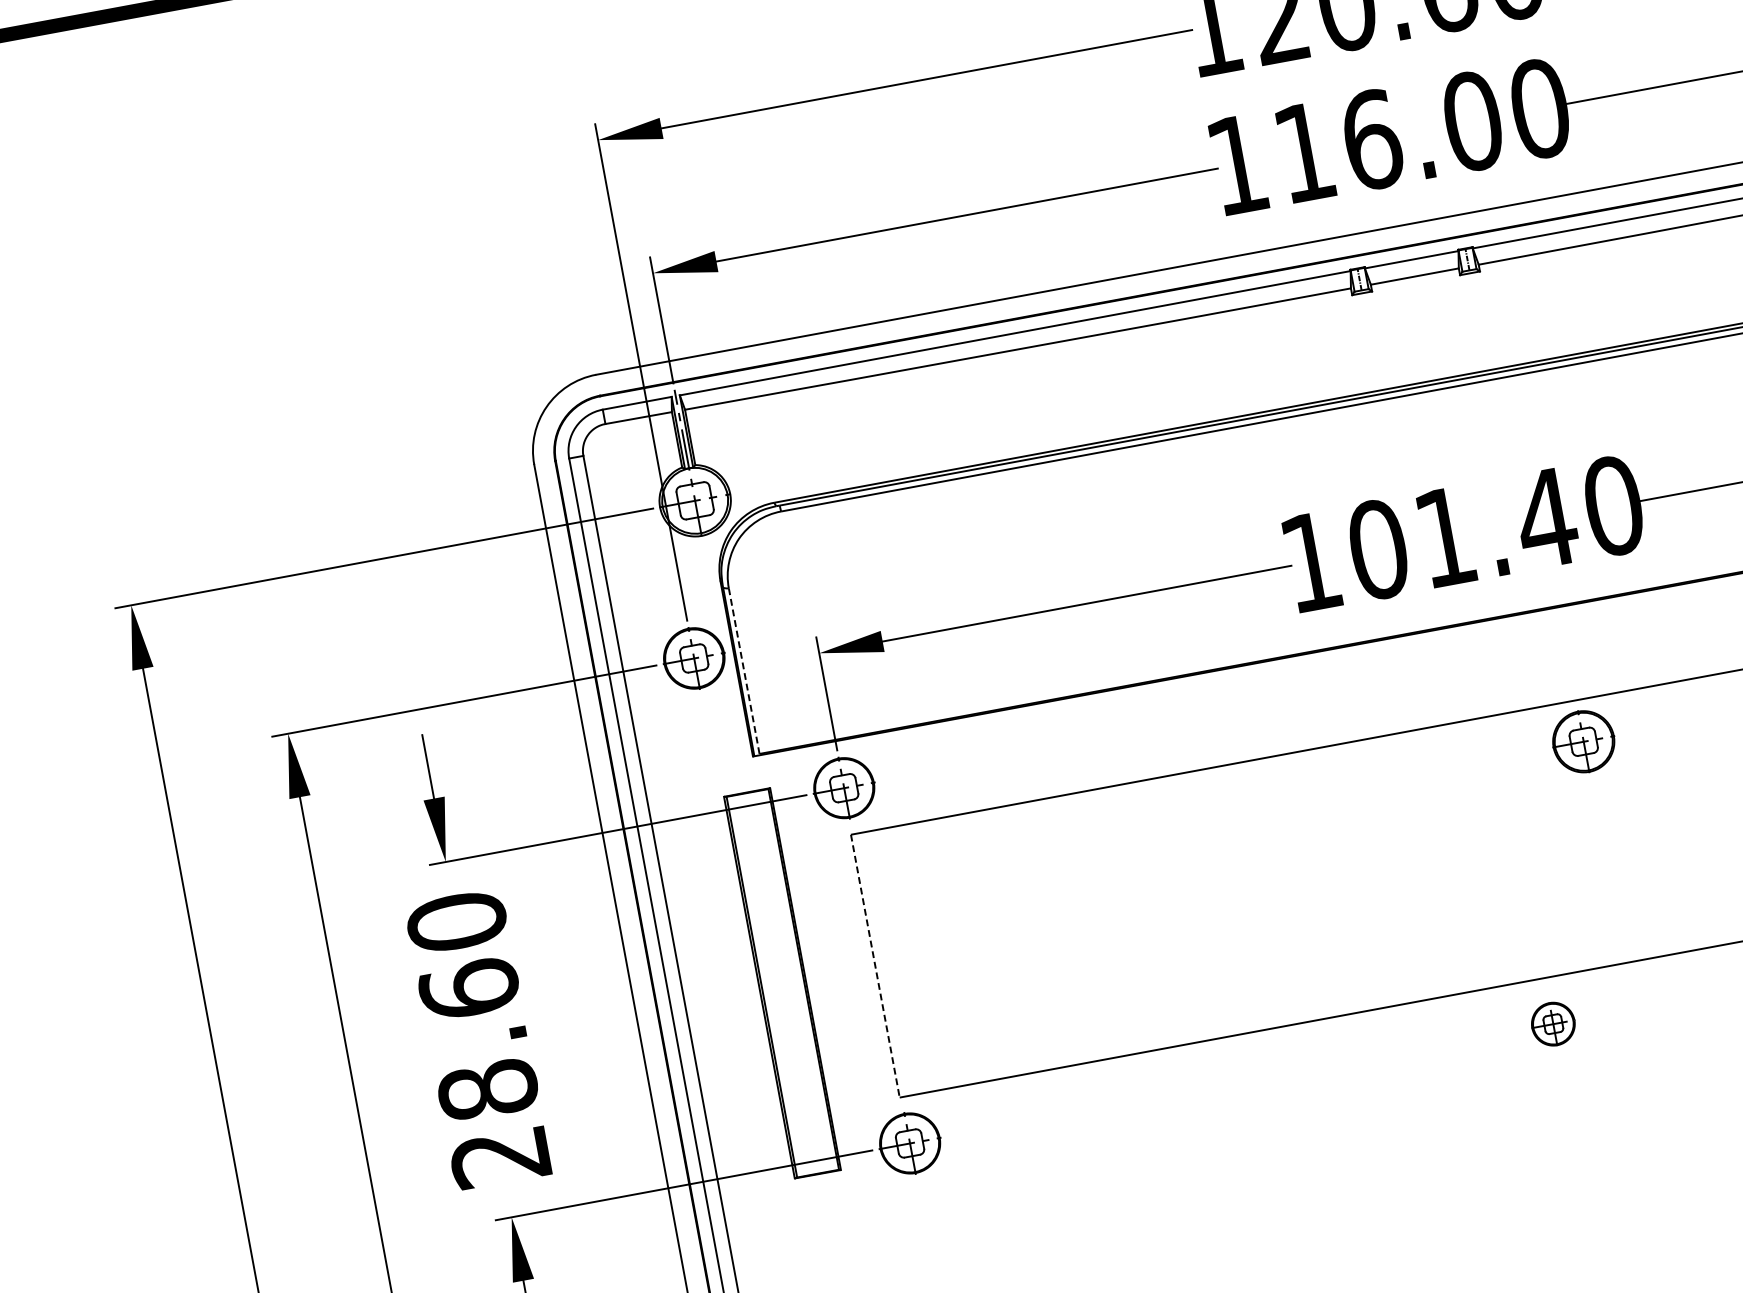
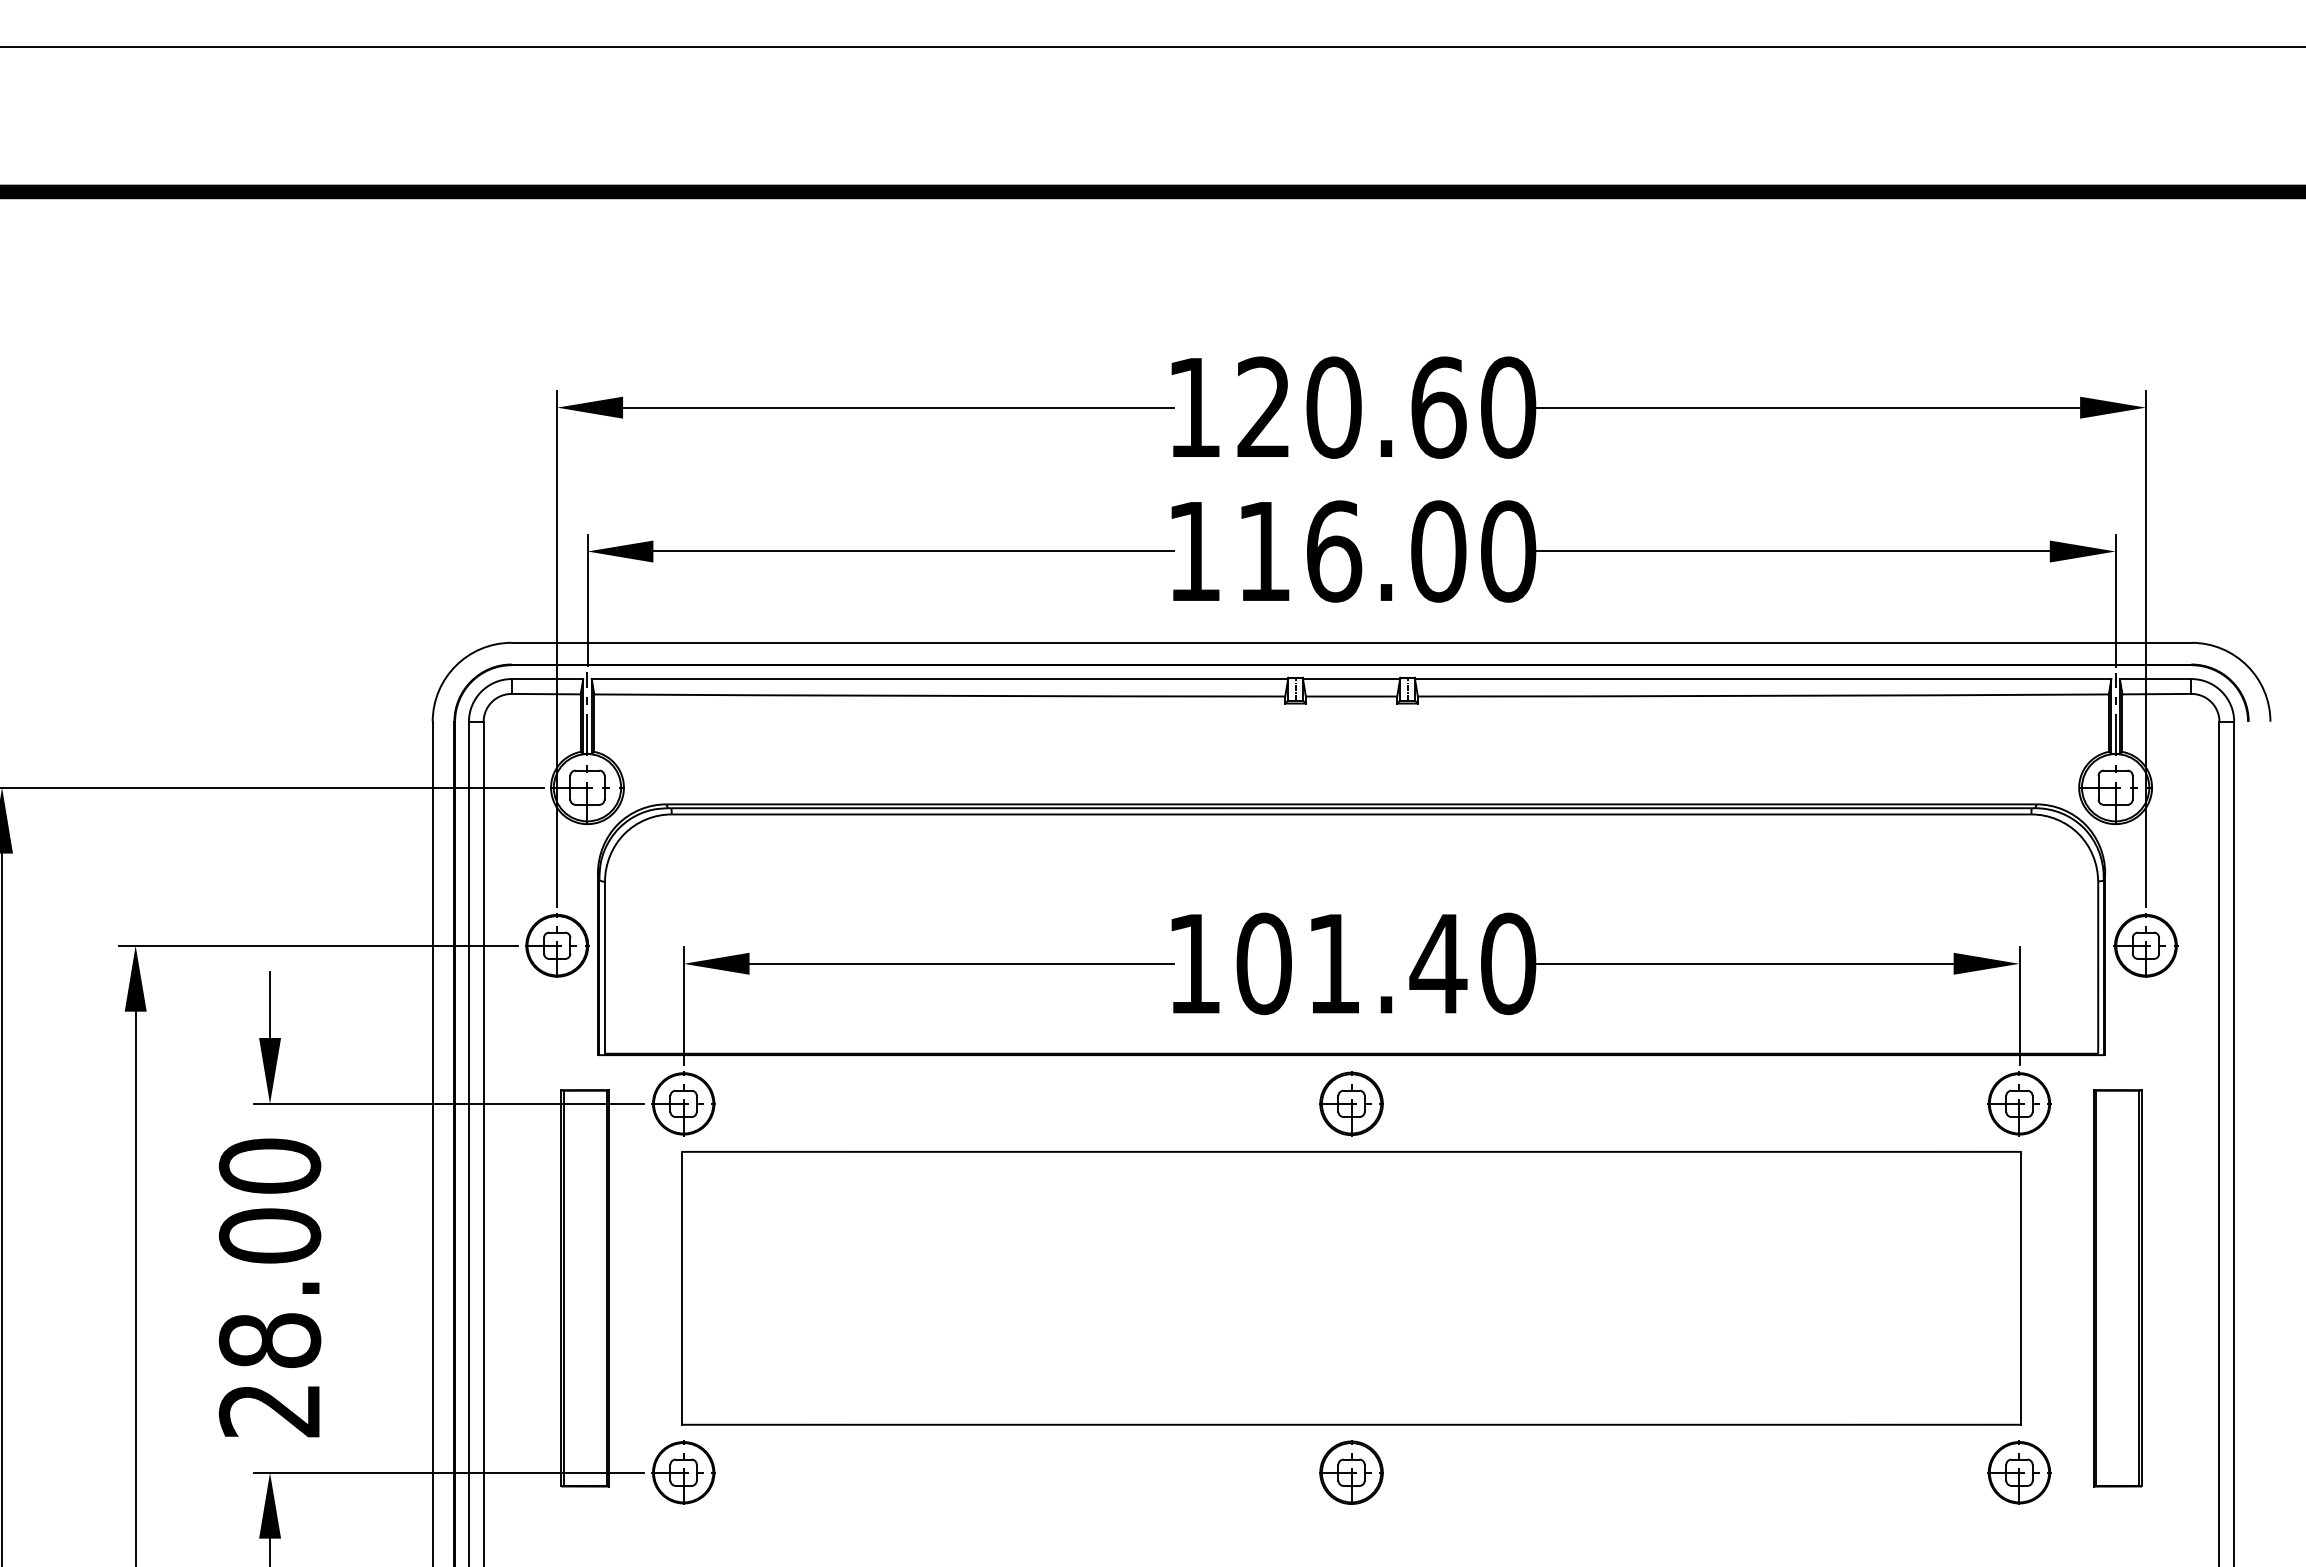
line: (744, 670) -> (605, 967), dashed -> solid
part: (1583, 741) -> (1351, 1103), moved
line: (875, 966) -> (681, 1288), dashed -> solid
text: (468, 988) -> (269, 1235), 28.60 -> 28.00
part: (1553, 1024) -> (1351, 1472), size x1.43

